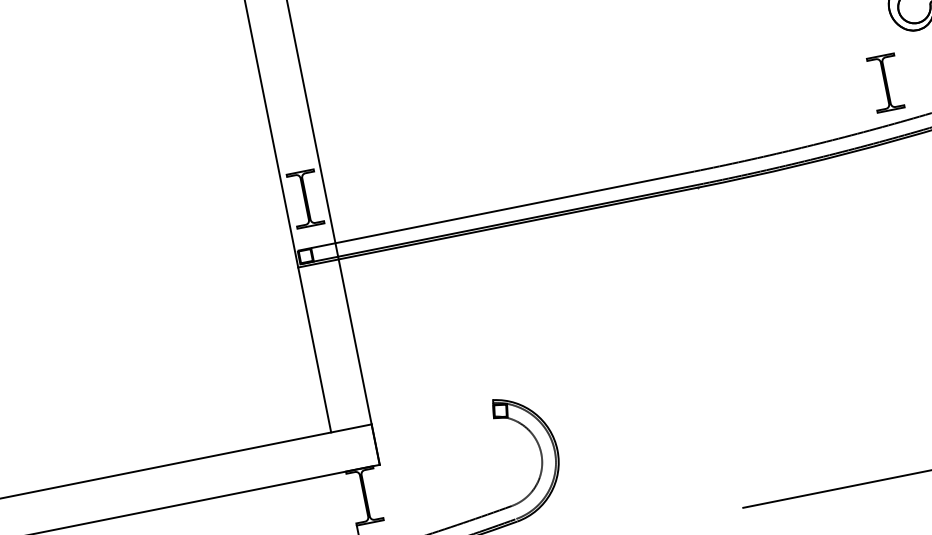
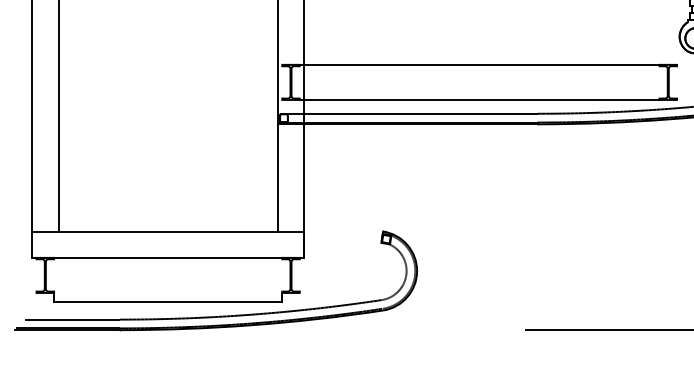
line: (589, 113) -> (479, 64), added
line: (600, 167) -> (479, 99), added

